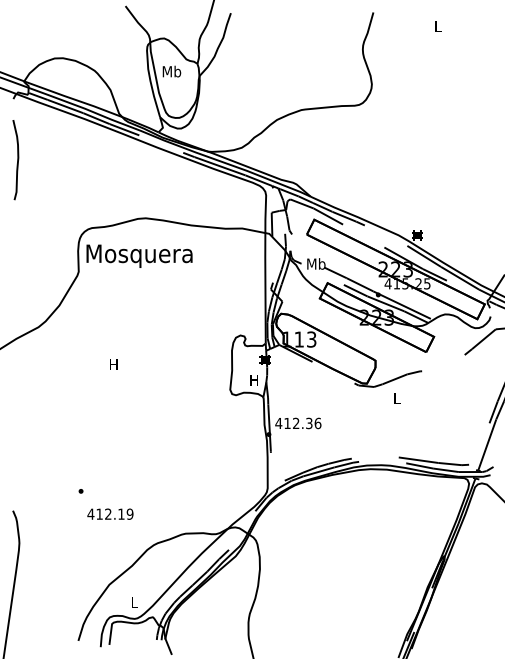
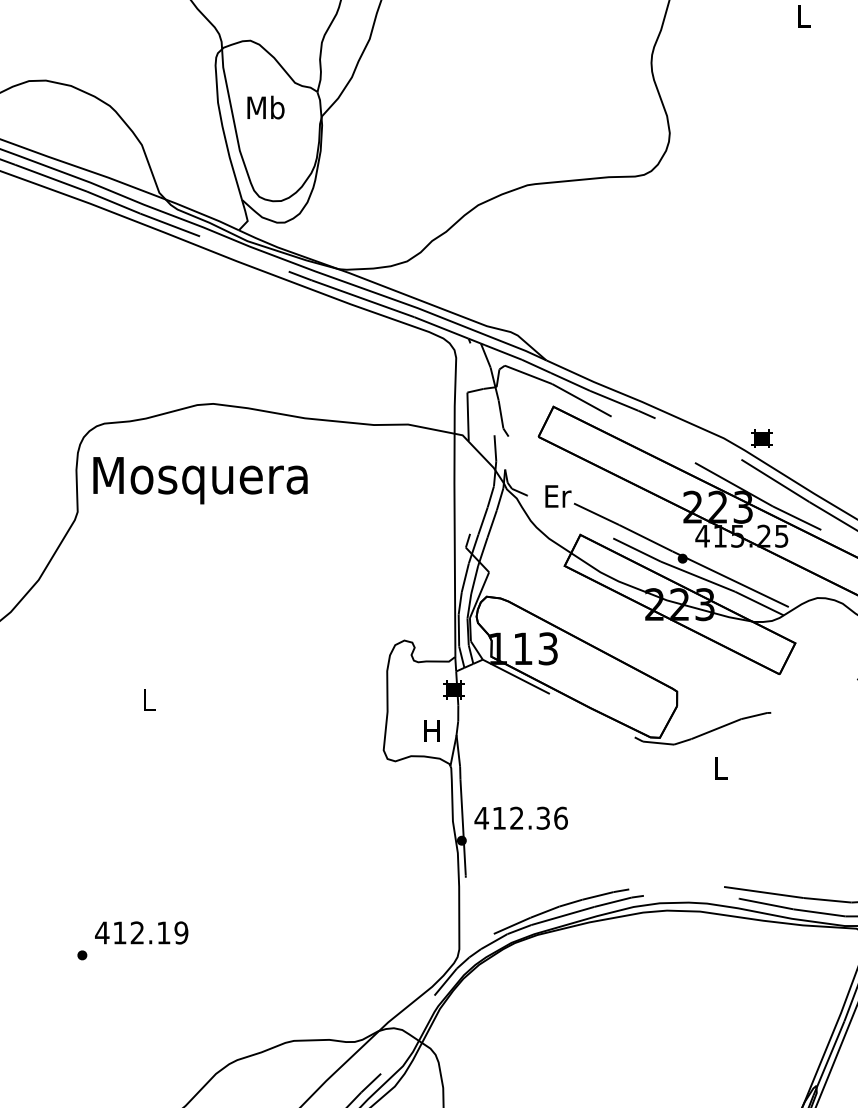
text: (316, 263) -> (557, 495), Mb -> Er
text: (113, 364) -> (147, 699), H -> L
text: (110, 513) -> (141, 931), moved

